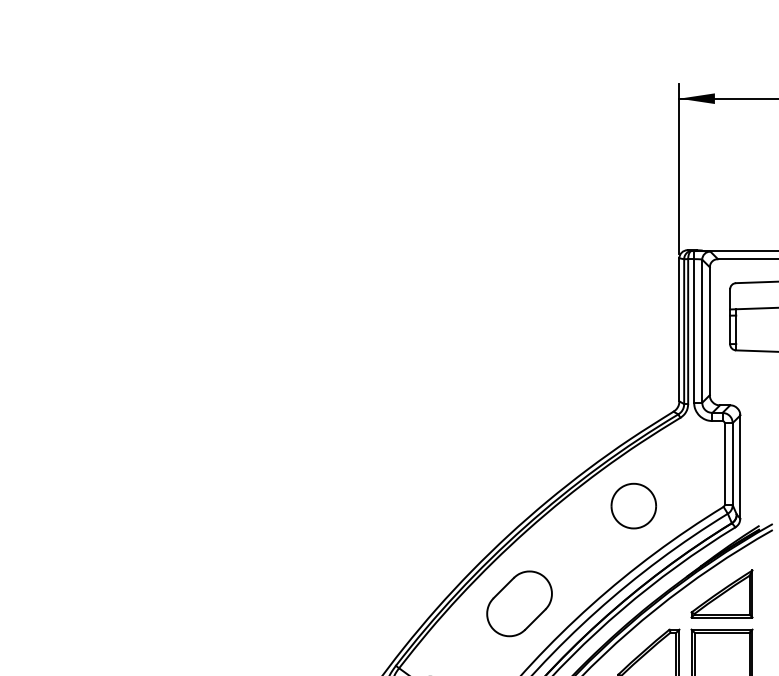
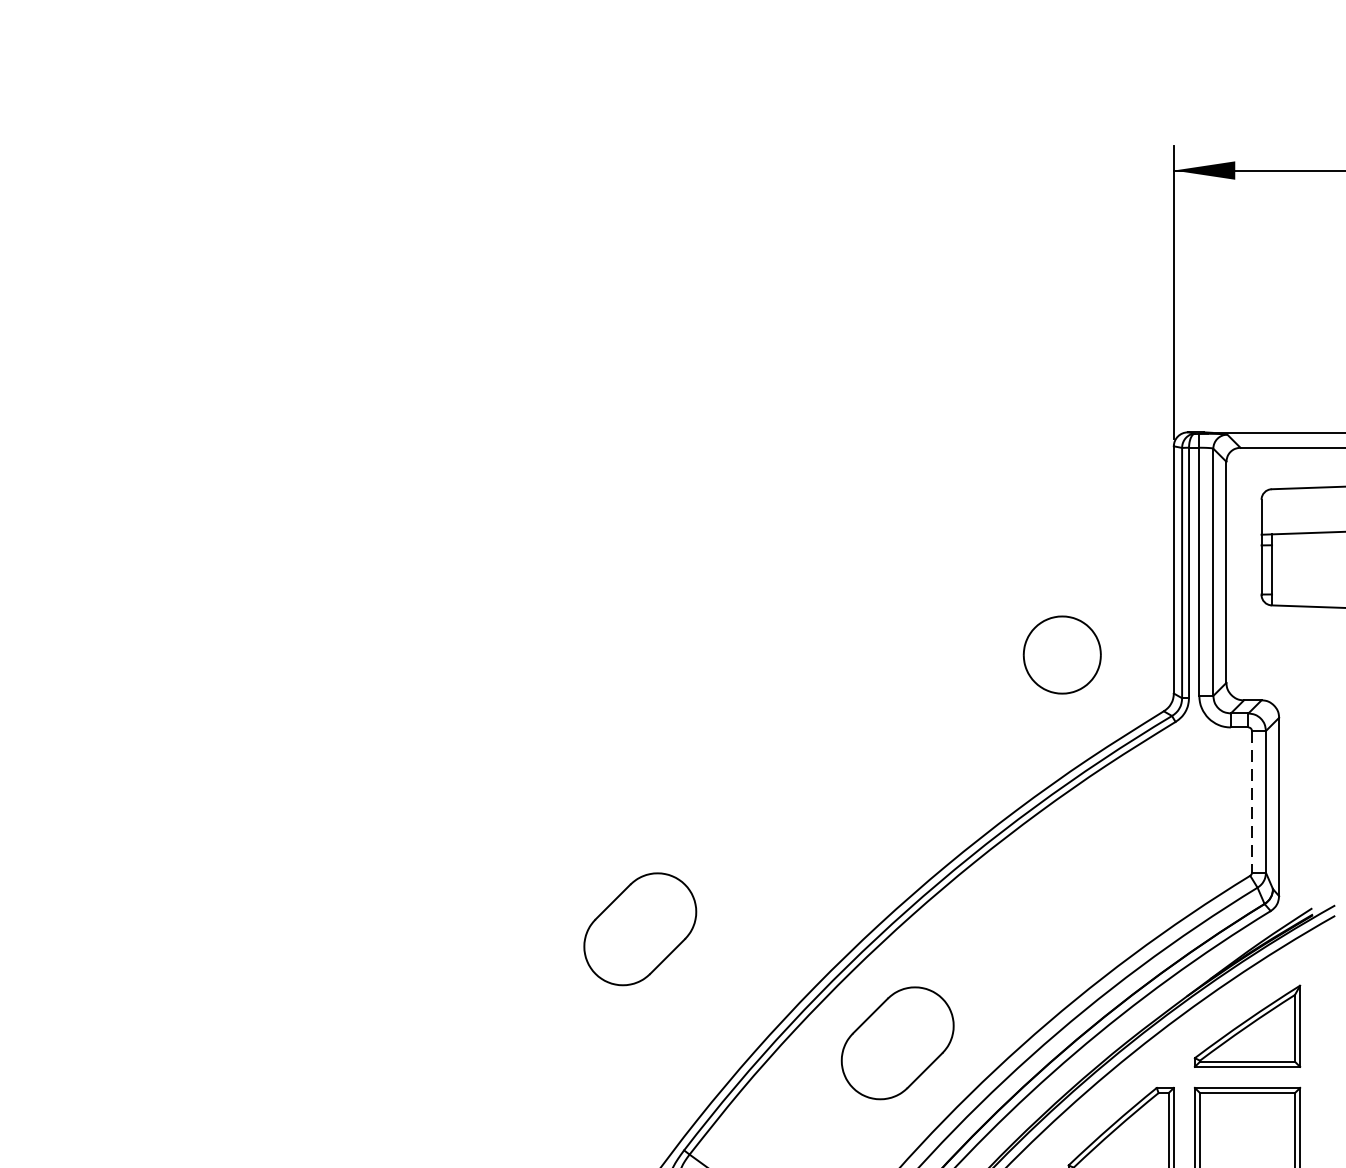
line: (724, 464) -> (1251, 802), solid -> dashed
part: (633, 505) -> (1061, 653), moved
part: (370, 537) -> (640, 928), added

